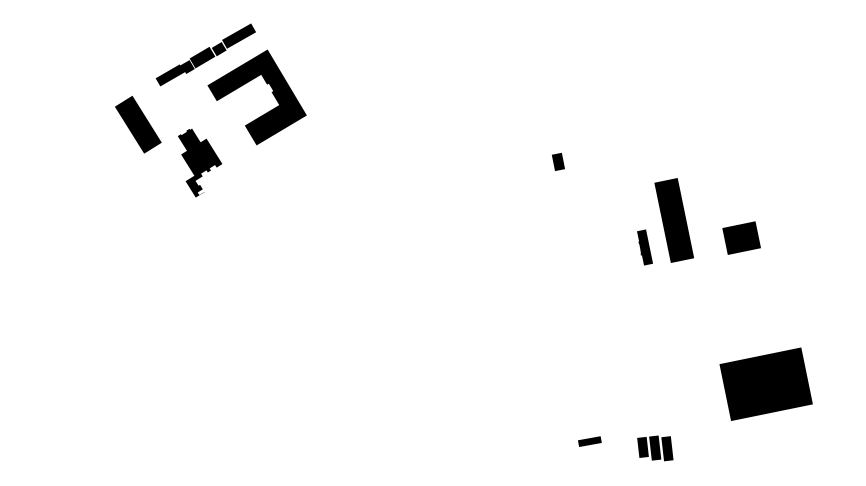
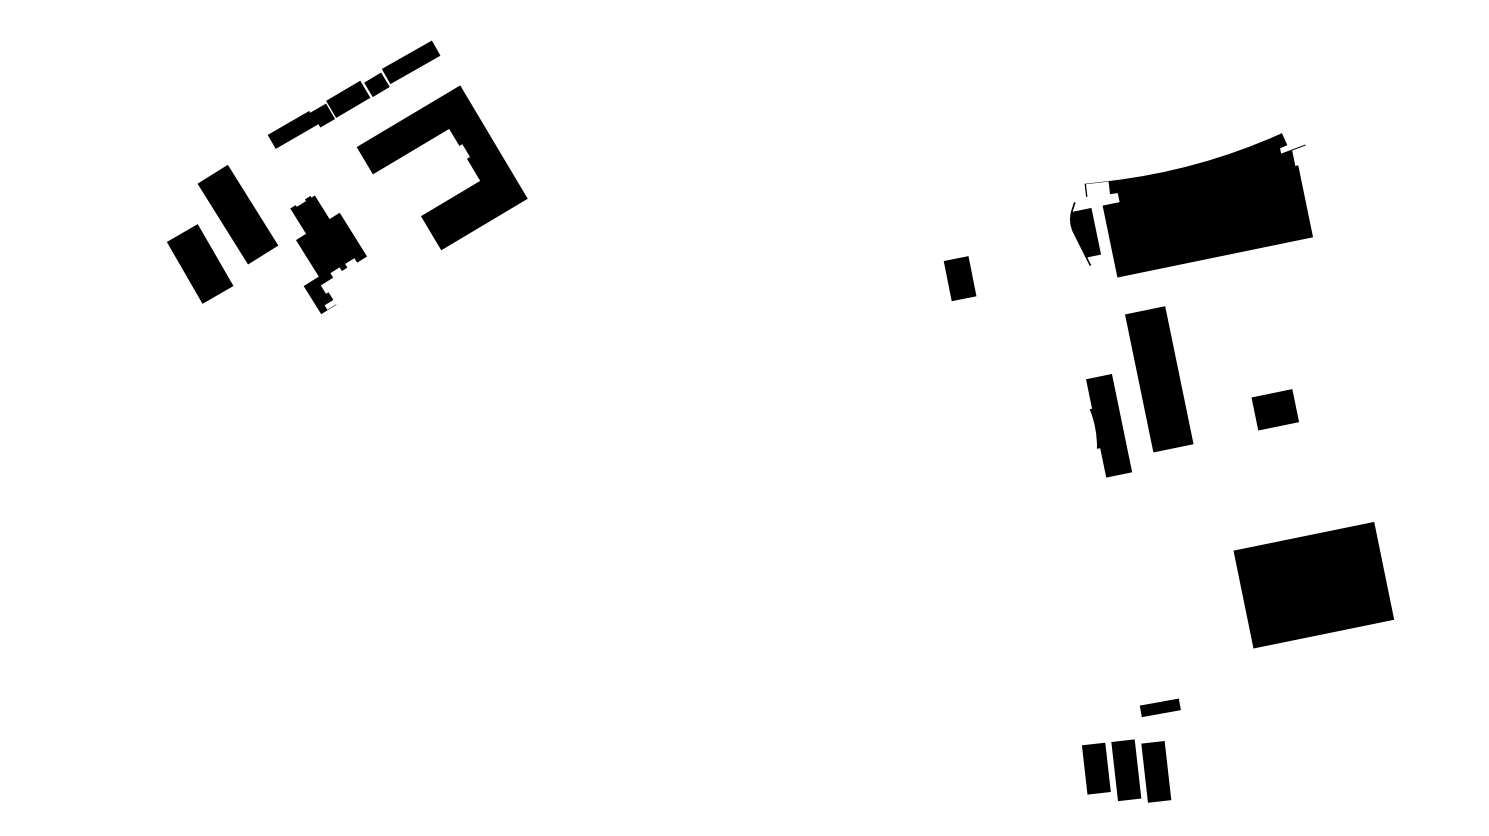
part: (692, 119) -> (1190, 205), added
fill: (115, 153) -> (198, 264), added
part: (558, 161) -> (960, 277), size x1.43
part: (200, 163) -> (329, 255), moved
part: (741, 238) -> (1274, 410), size x0.71
part: (644, 247) -> (1108, 425), size x1.67
part: (765, 383) -> (1312, 583), moved
part: (589, 441) -> (1159, 707), moved
part: (655, 448) -> (1126, 771), size x1.43

